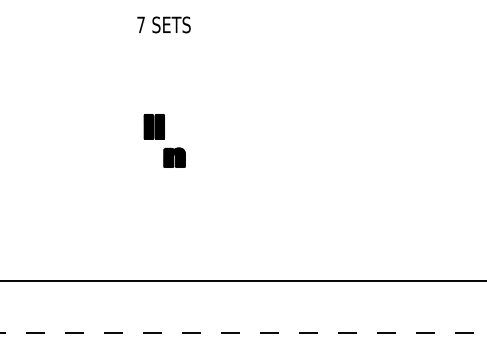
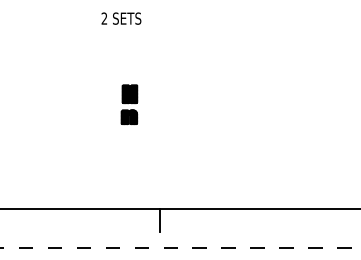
text: (140, 24) -> (104, 18), 7 -> 2
part: (153, 126) -> (129, 94), moved
line: (215, 296) -> (159, 220), added

